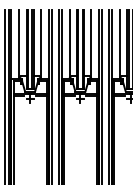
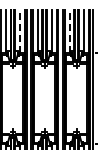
line: (40, 45) -> (19, 31), solid -> dashed
line: (119, 45) -> (69, 31), solid -> dashed

